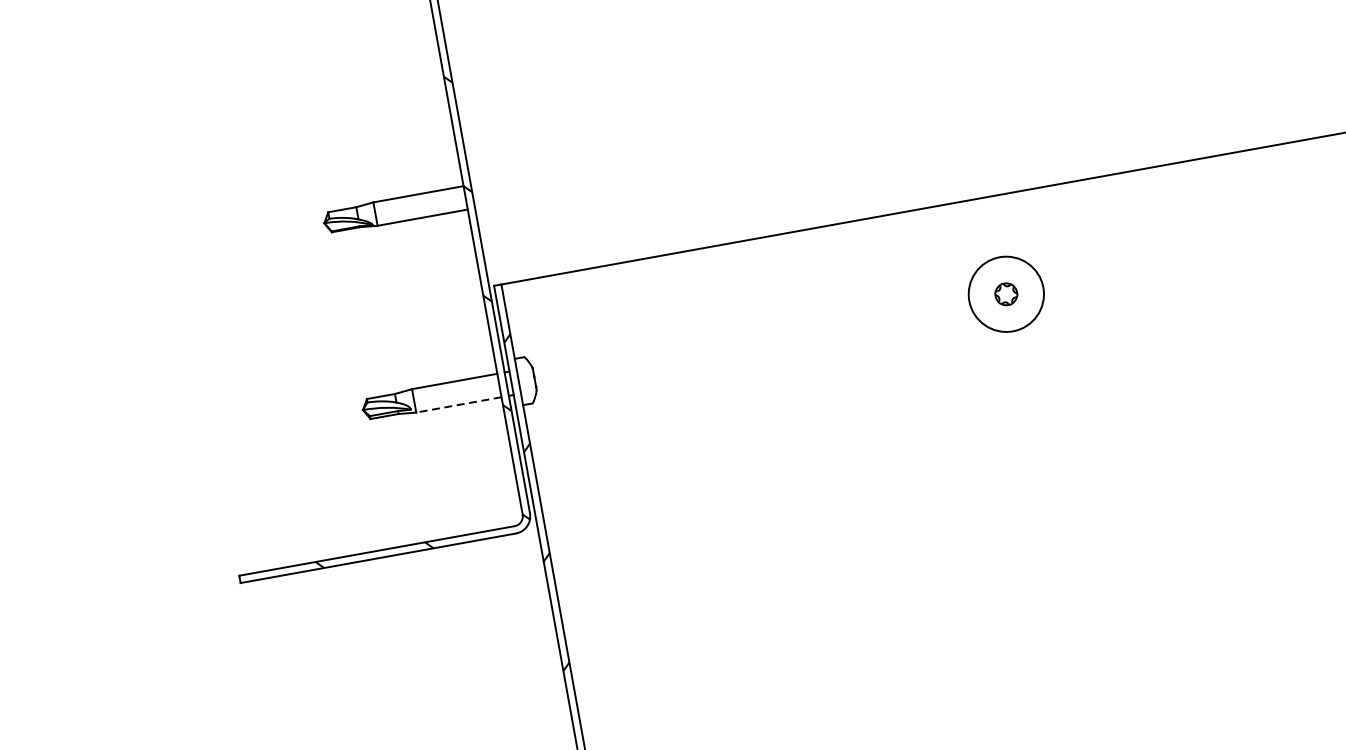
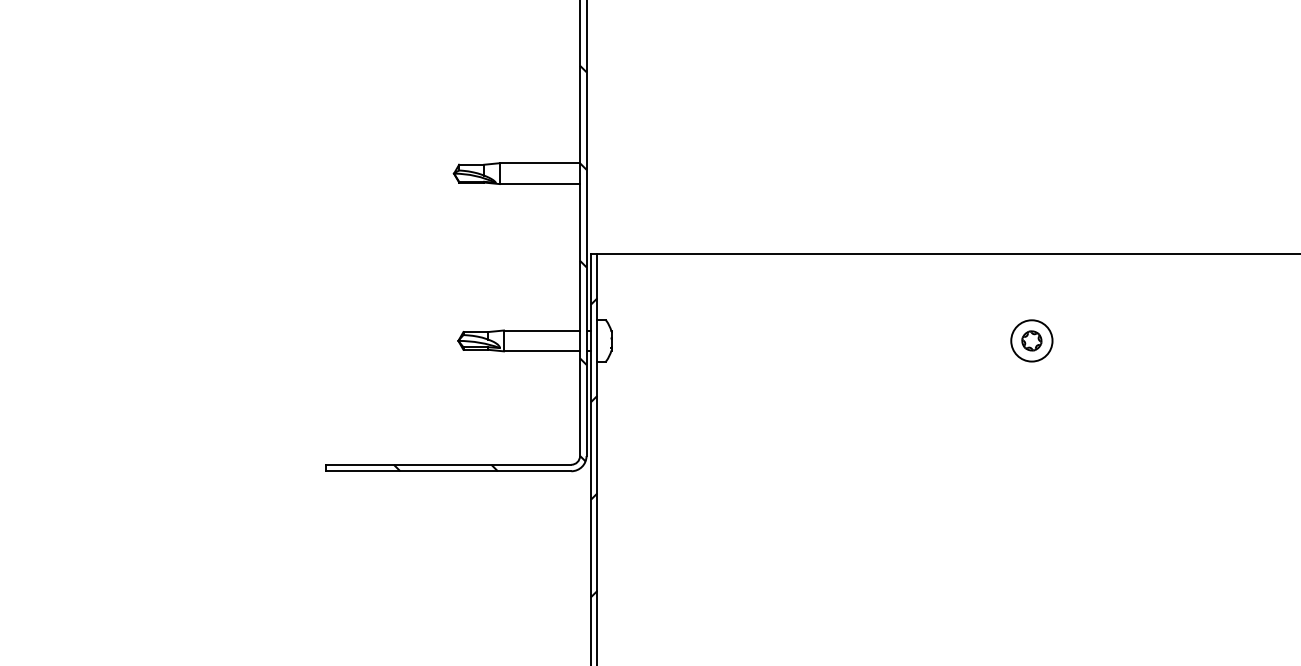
circle: (1005, 293) -> (1031, 340), size x0.62
line: (458, 405) -> (541, 351), dashed -> solid

